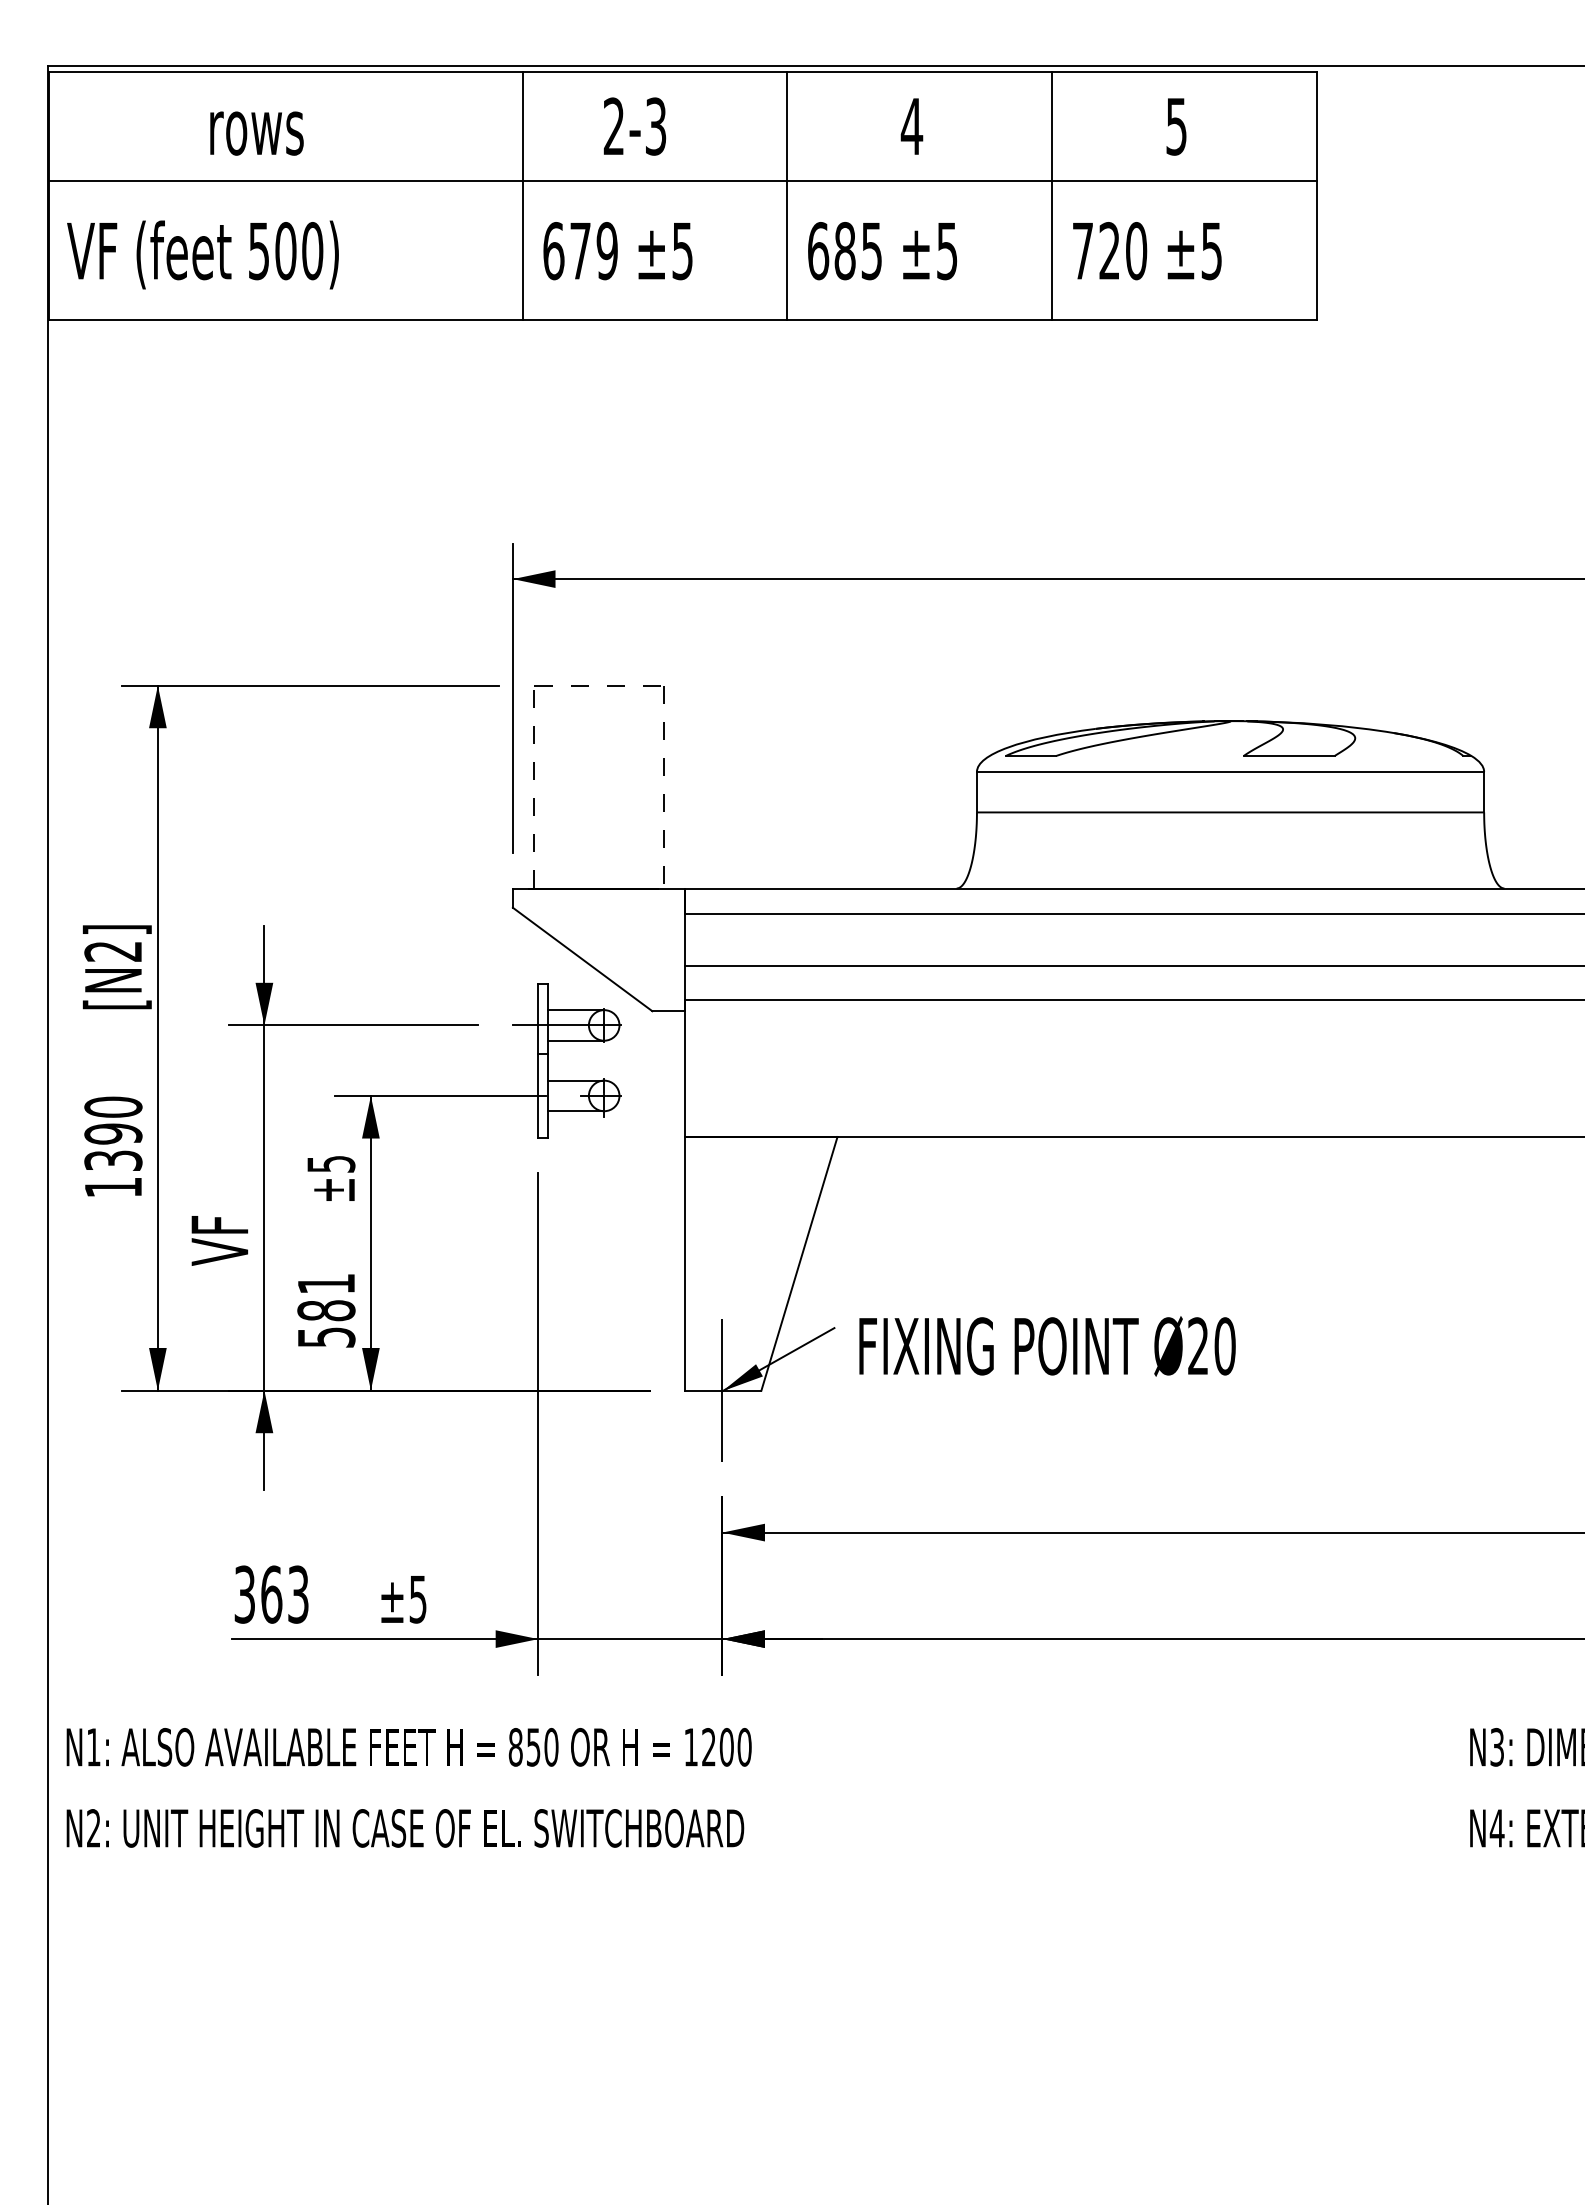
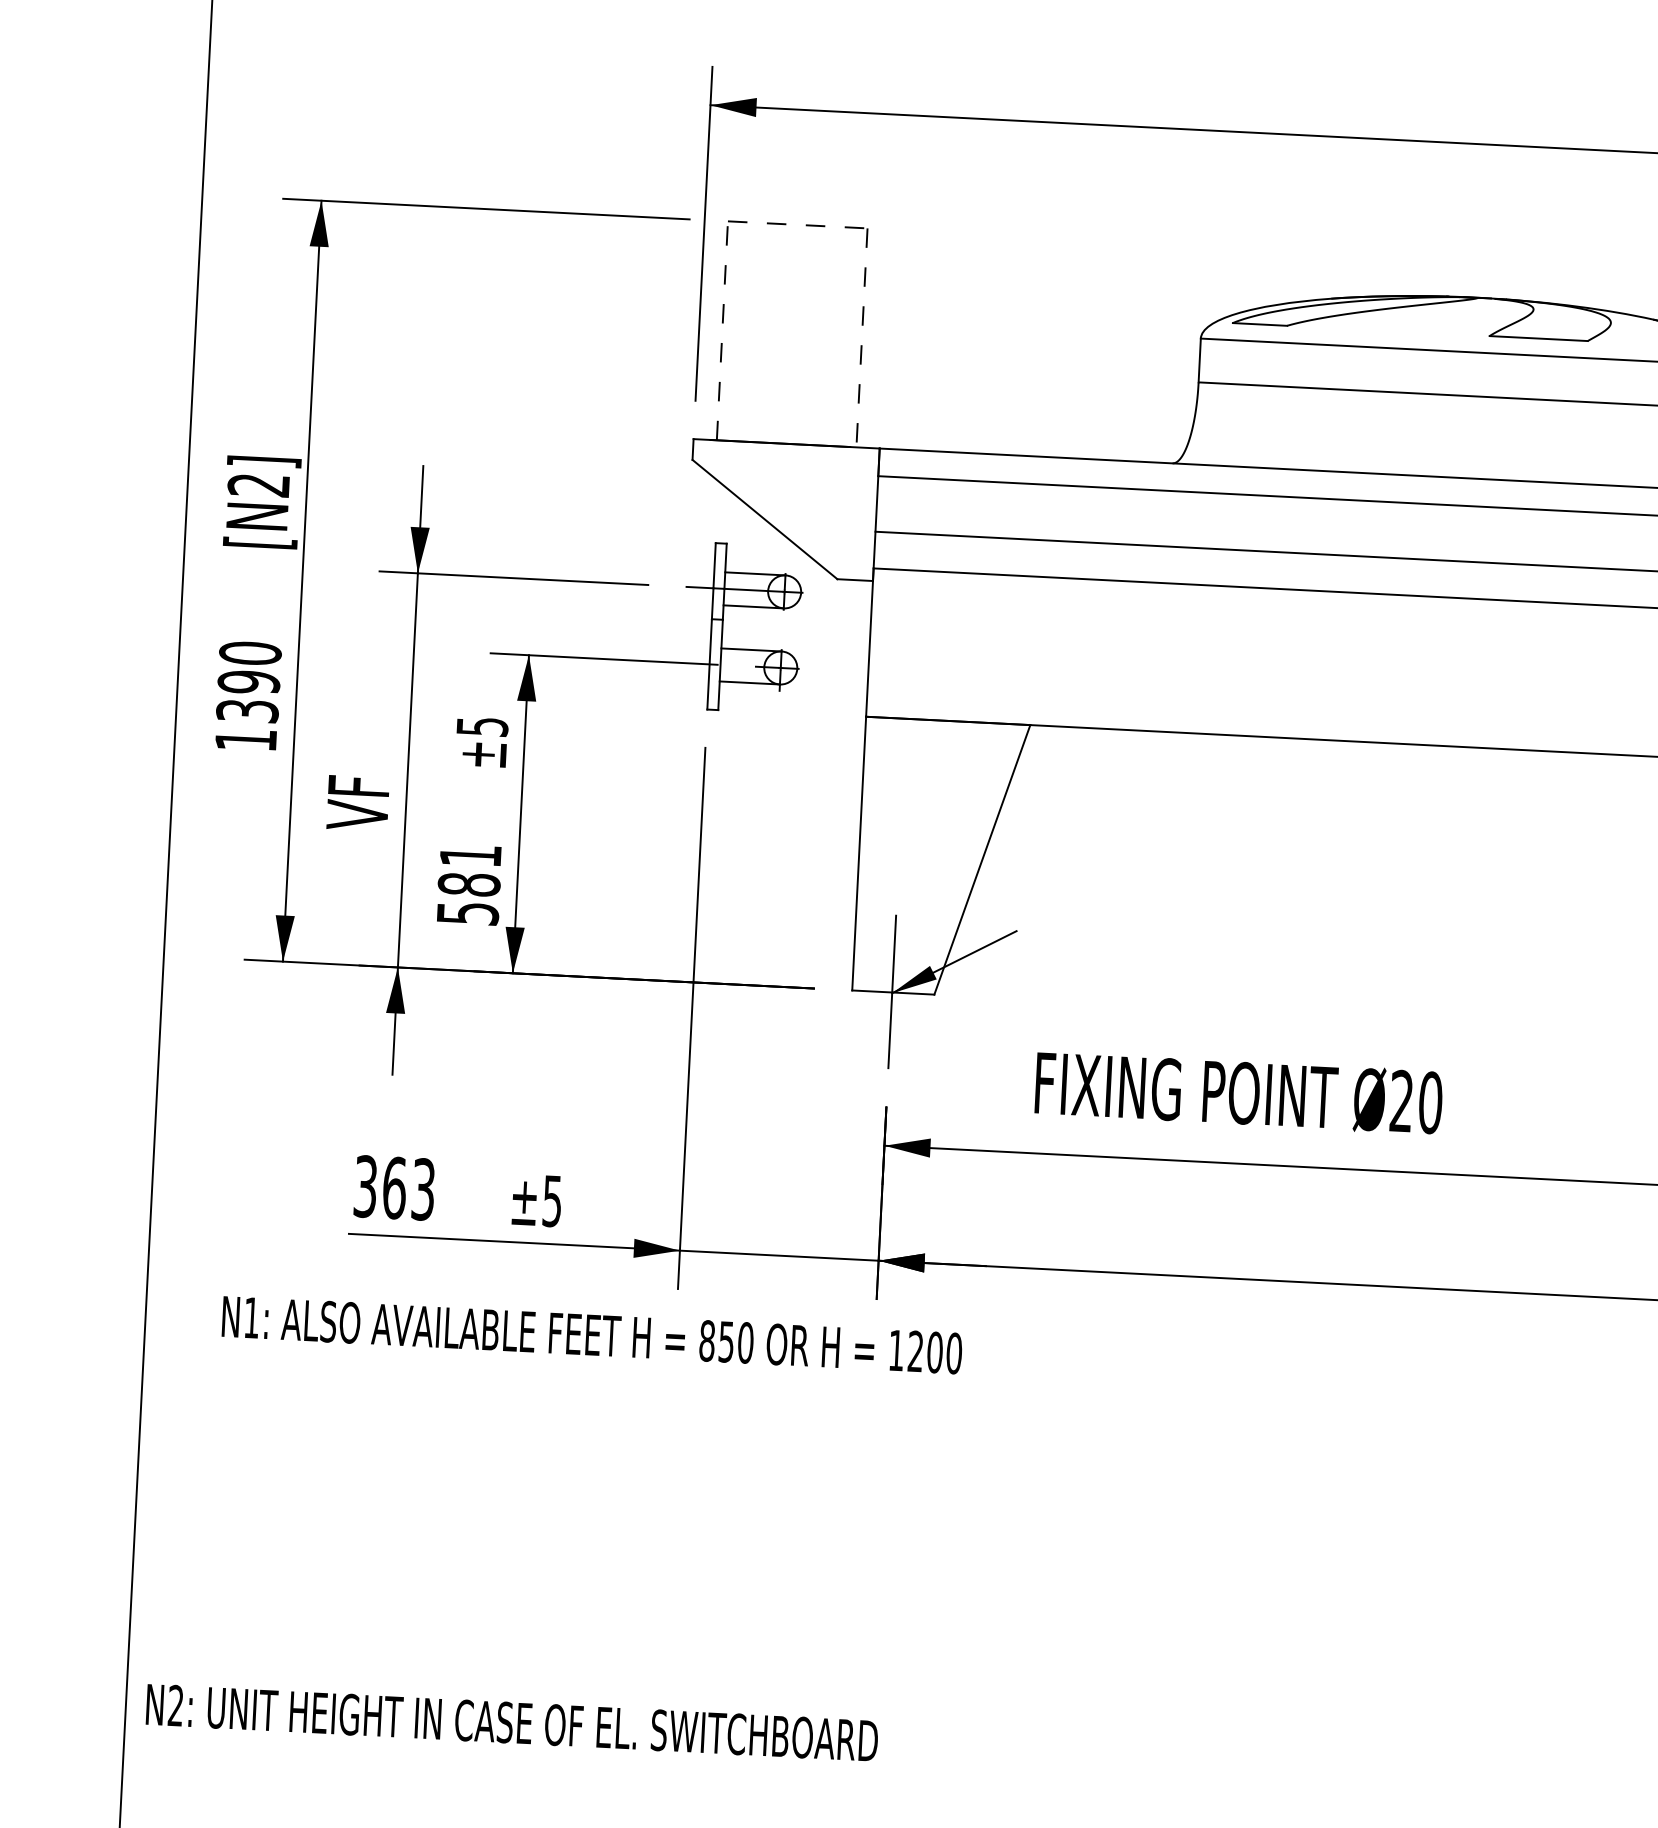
text: (1047, 1346) -> (1238, 1093), moved
text: (408, 1747) -> (591, 1335), moved
text: (405, 1828) -> (512, 1723), moved

